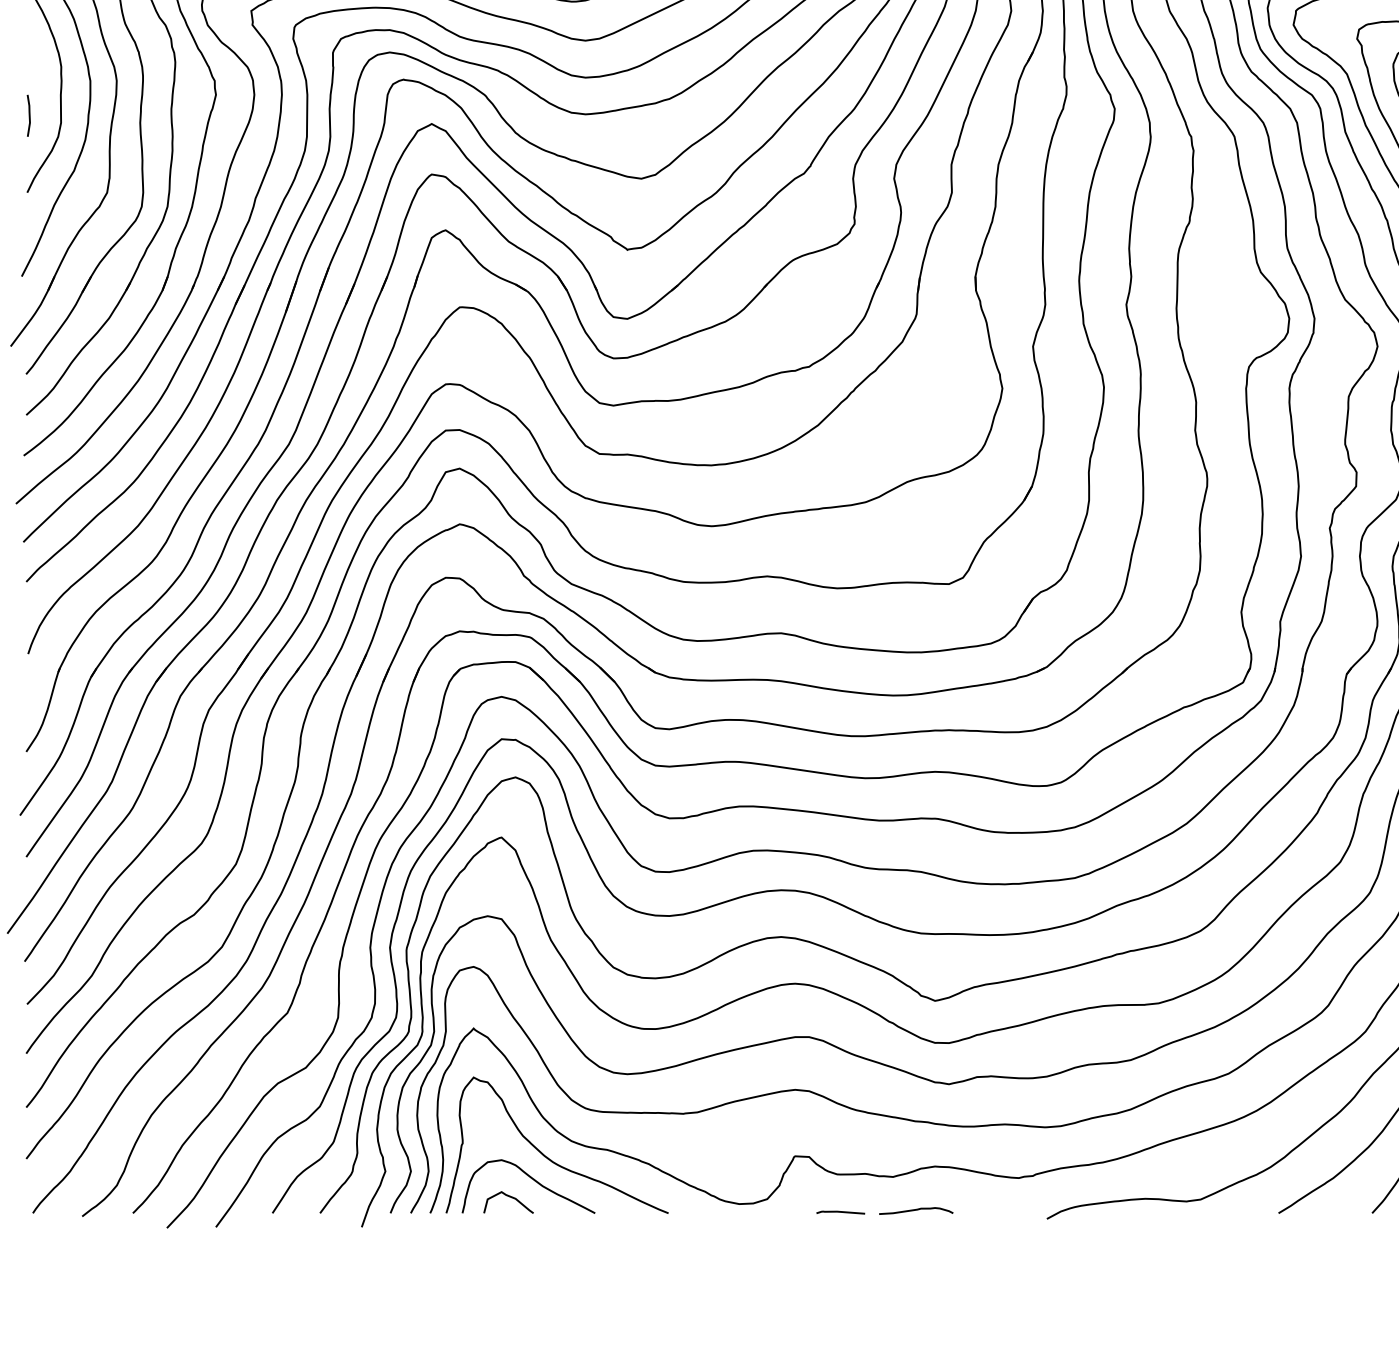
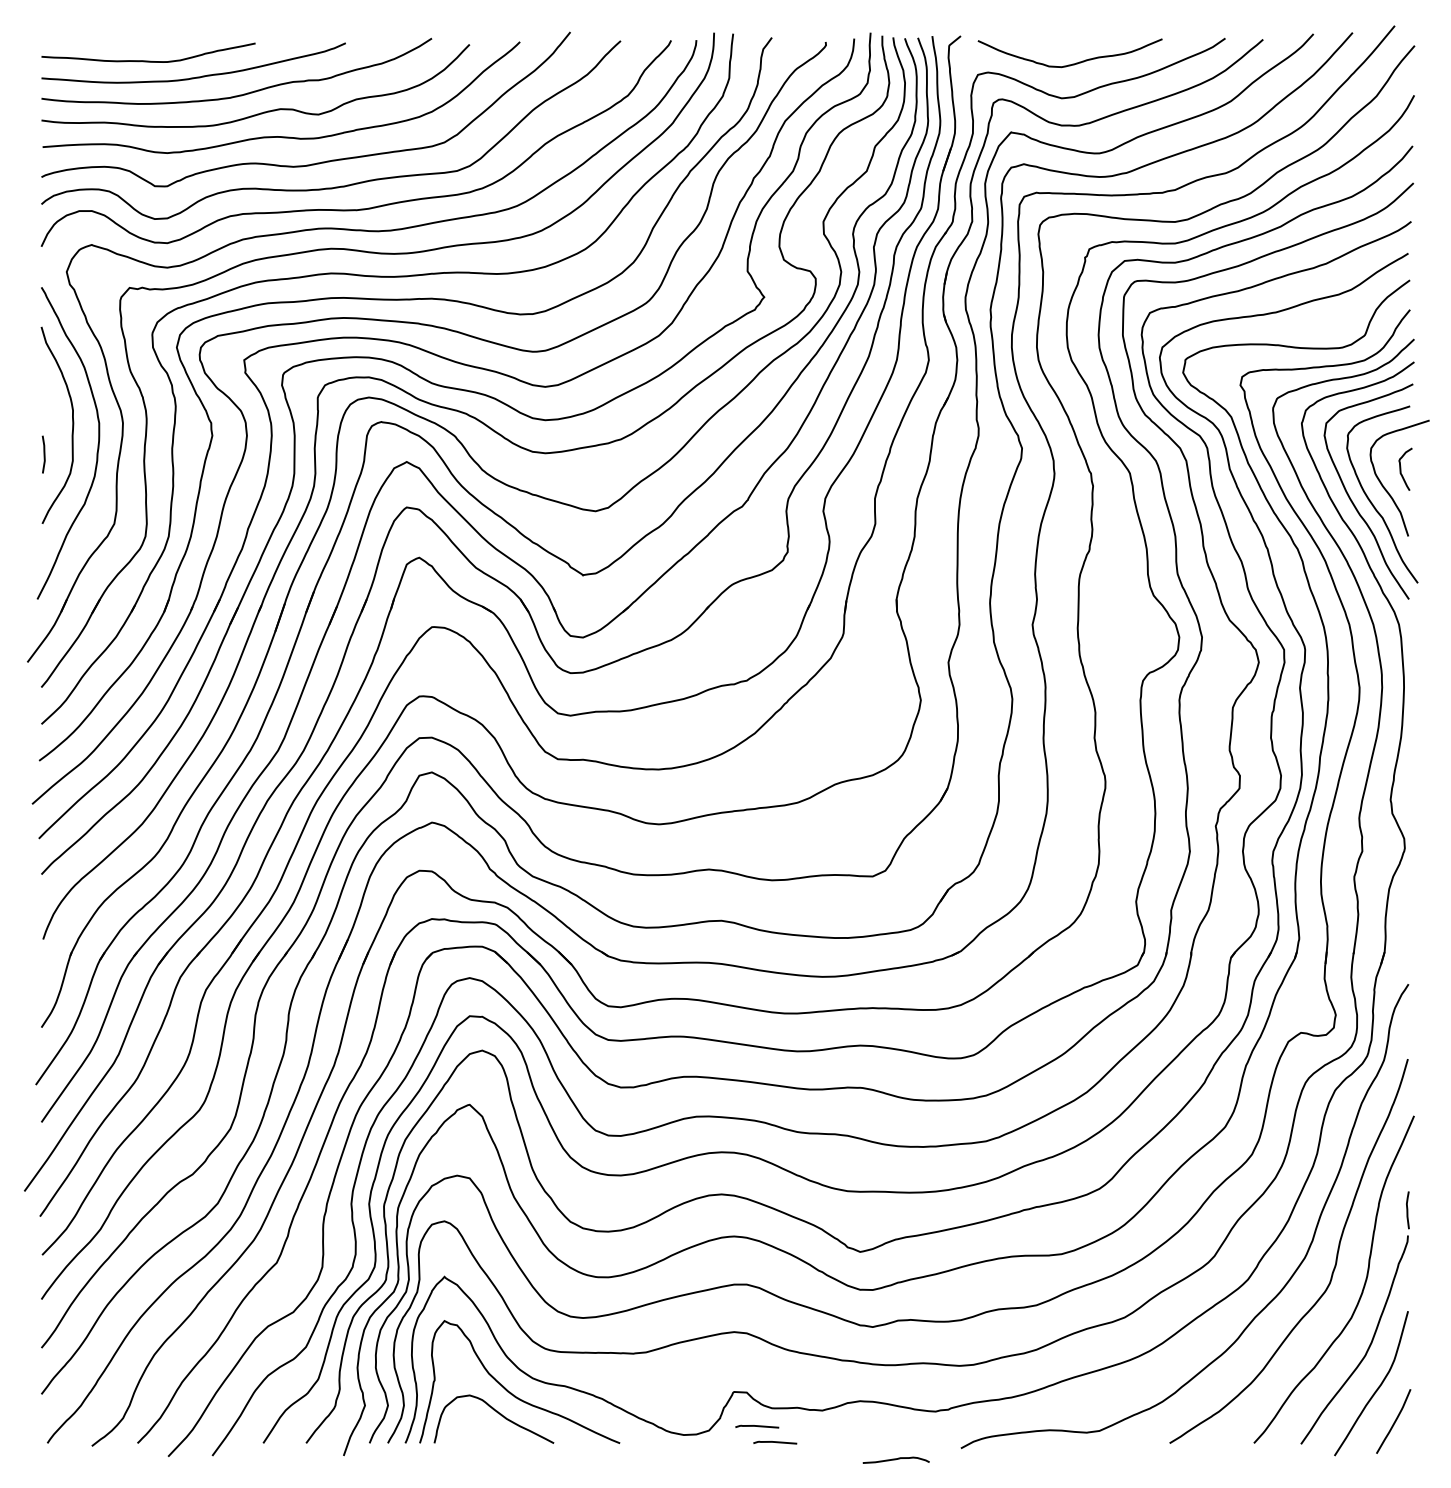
curve: (821, 1194) -> (757, 1426), added
curve: (510, 1197) -> (477, 1429), removed
curve: (915, 1210) -> (895, 1459), moved

